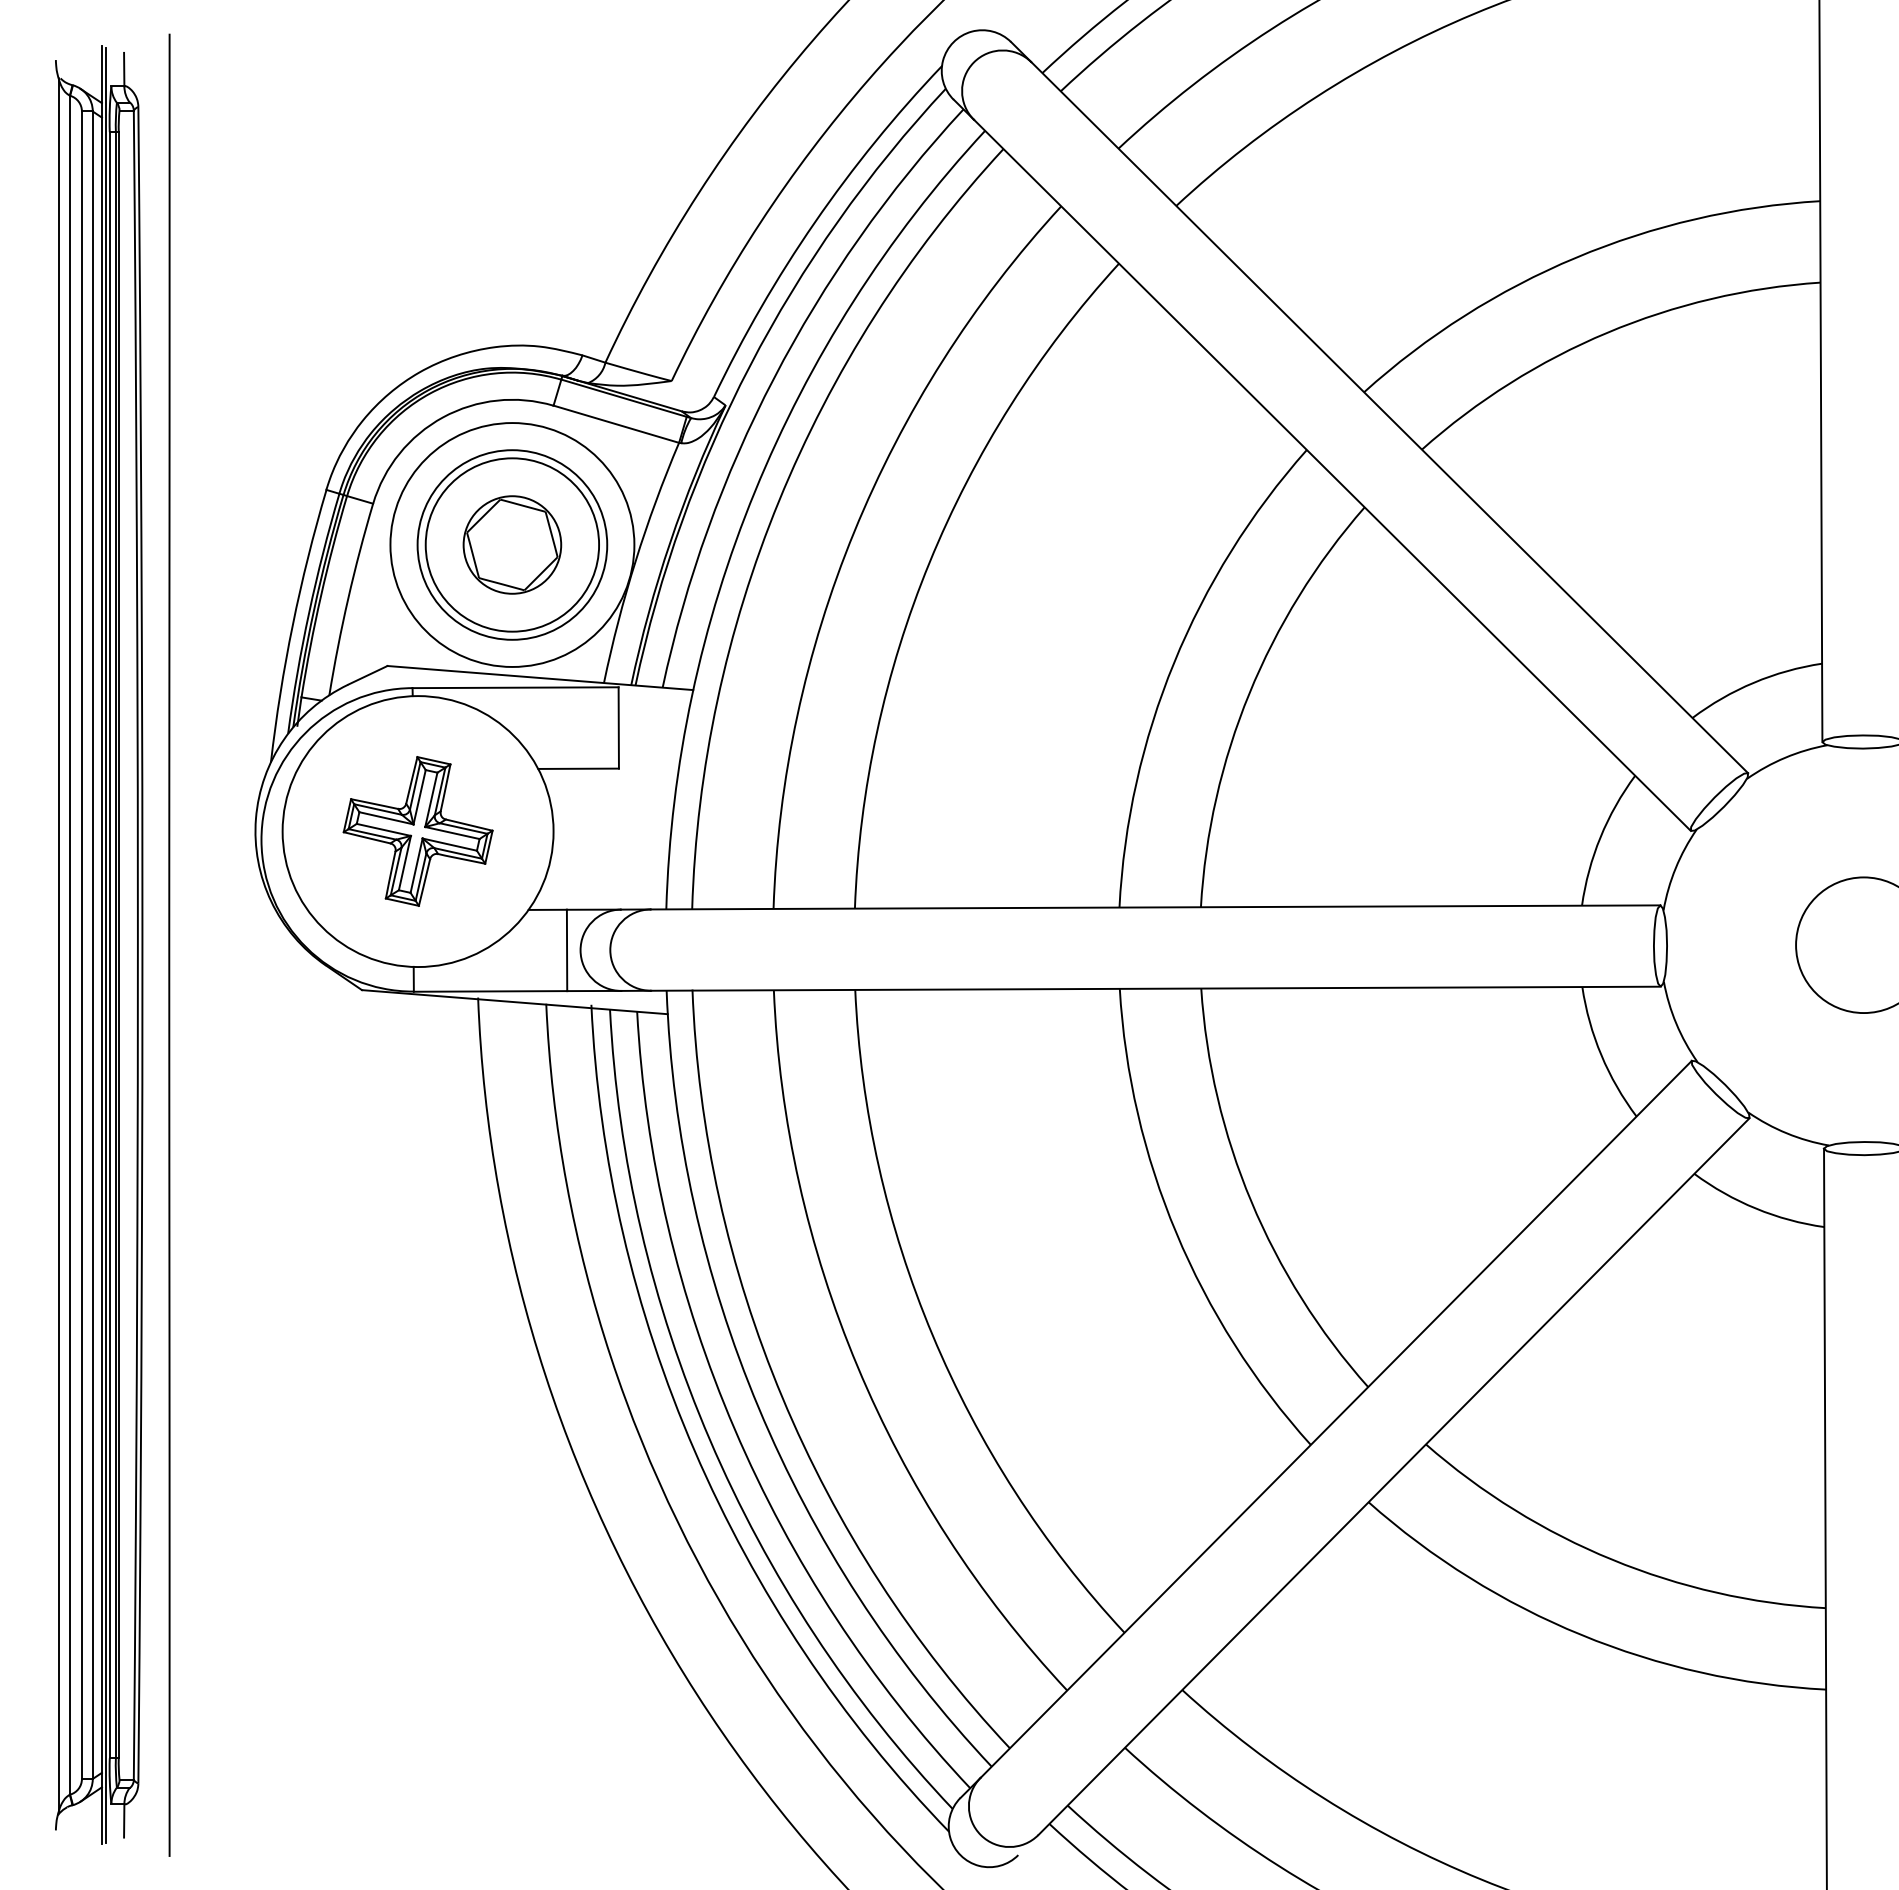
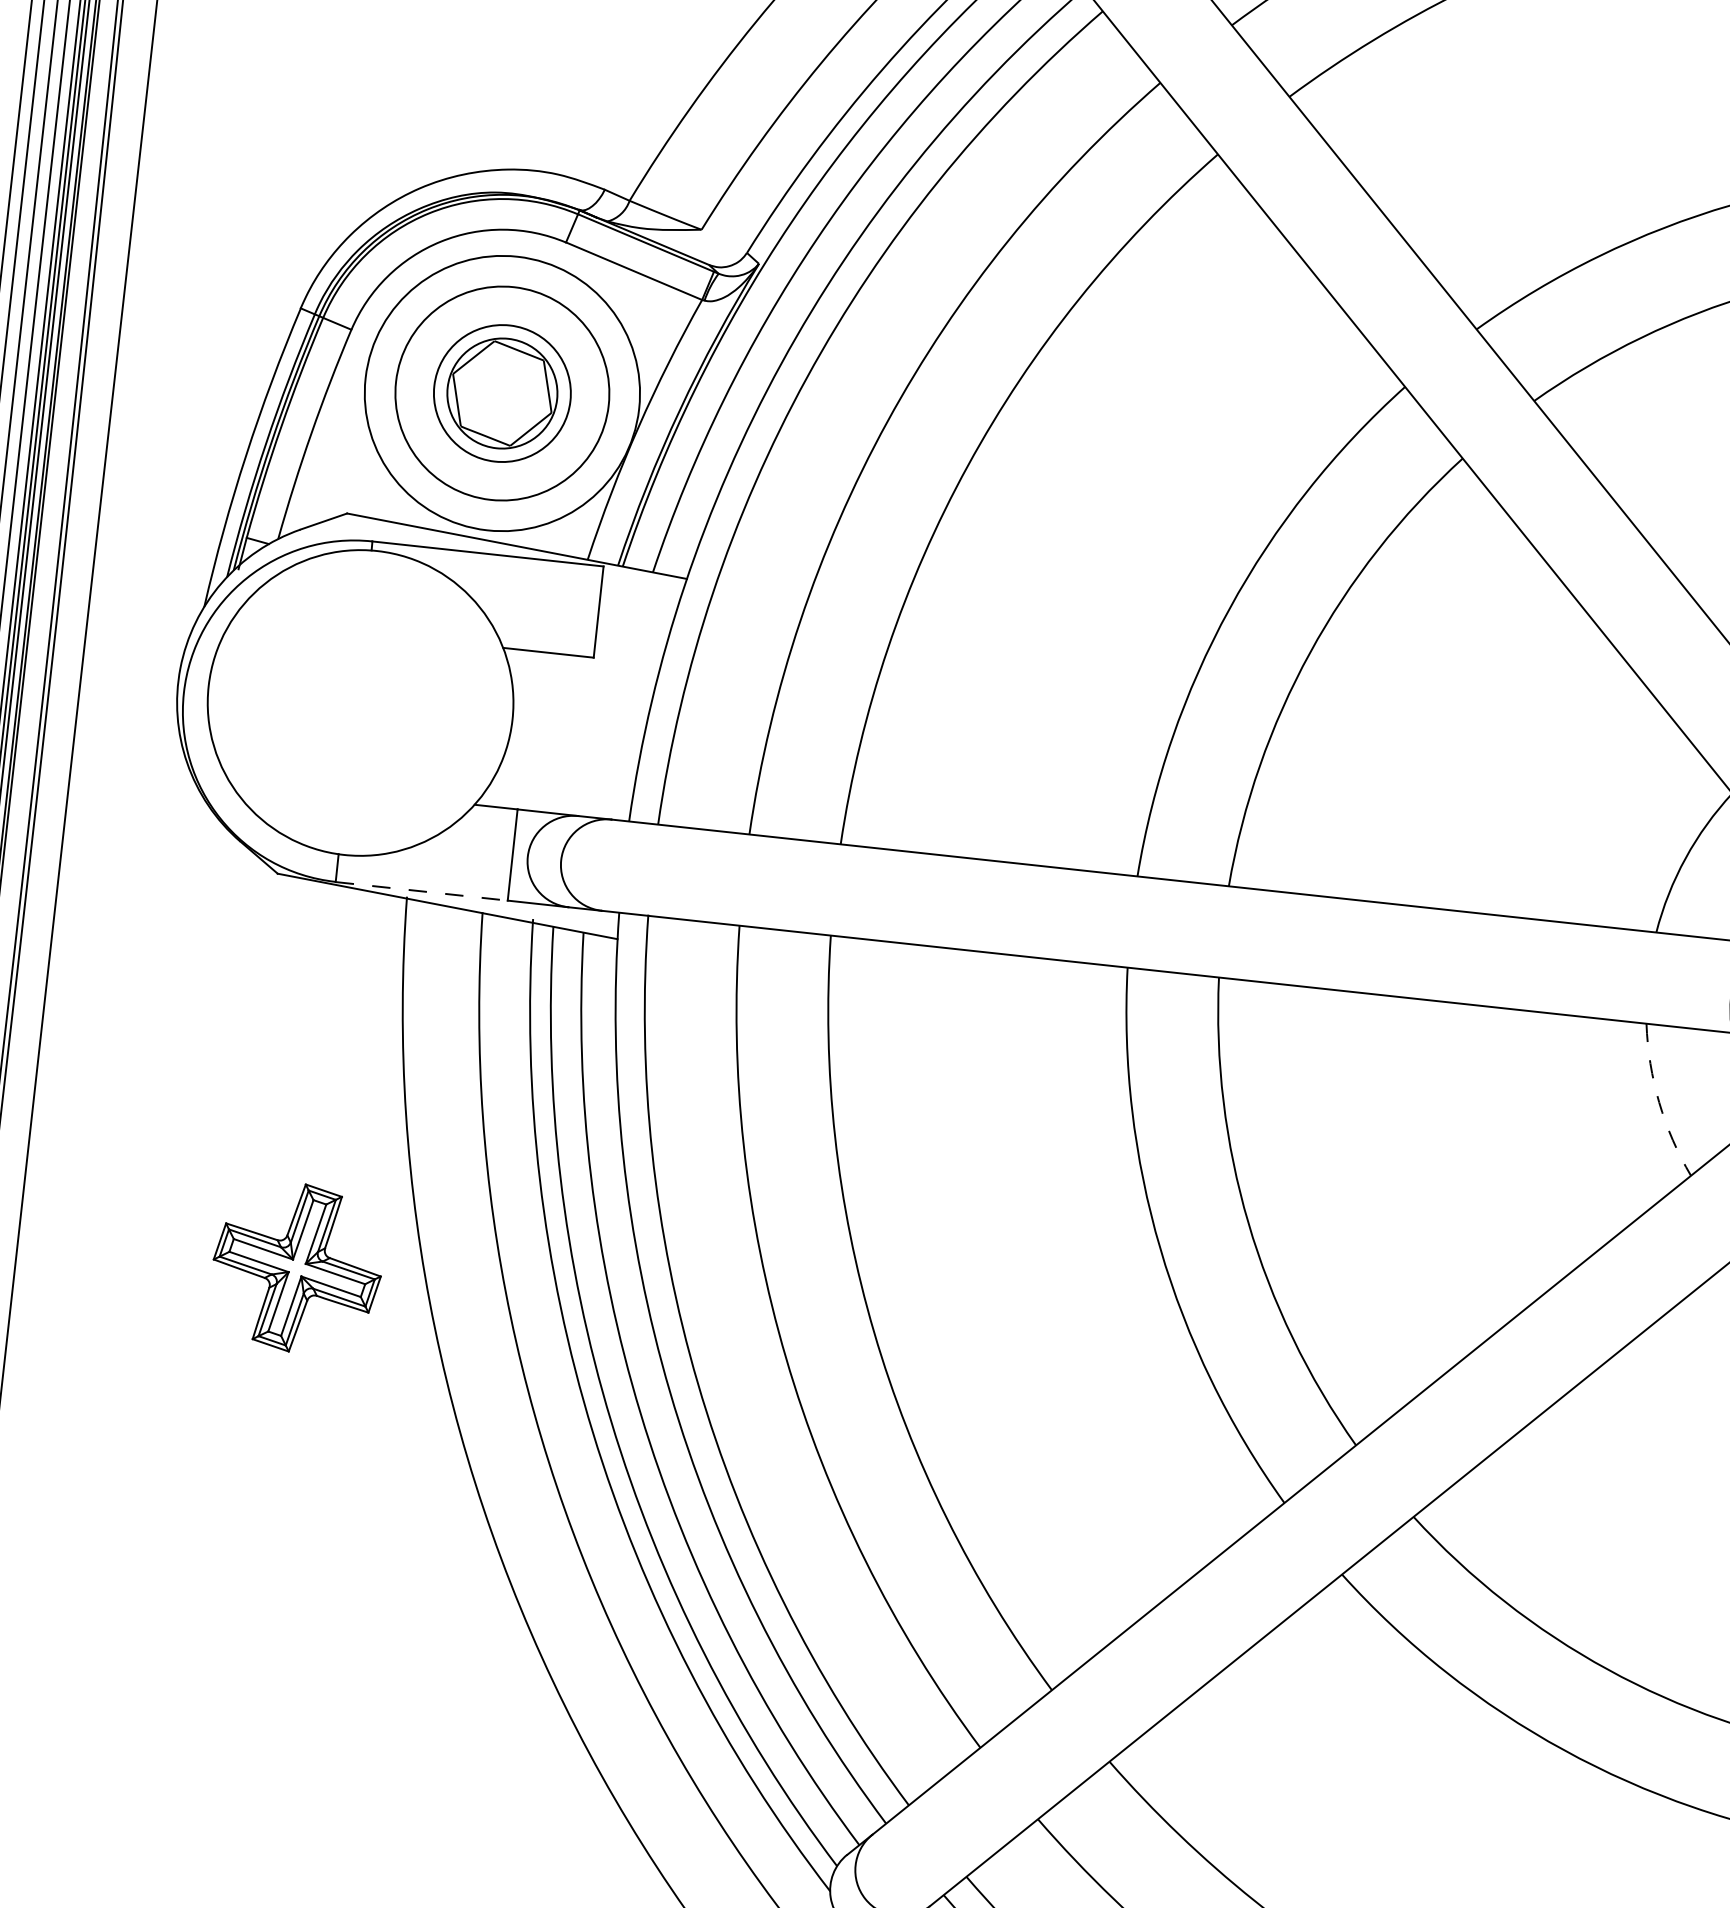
circle: (512, 544) -> (502, 392), size x0.7
part: (417, 831) -> (296, 1267), moved
line: (490, 991) -> (421, 891), solid -> dashed
arc: (1601, 1055) -> (1659, 1102), solid -> dashed

